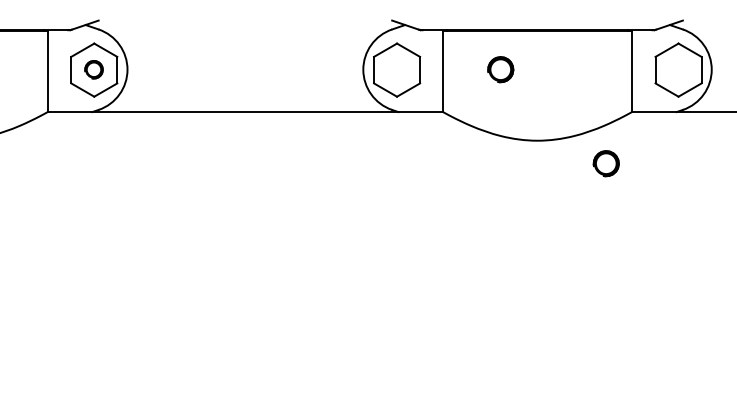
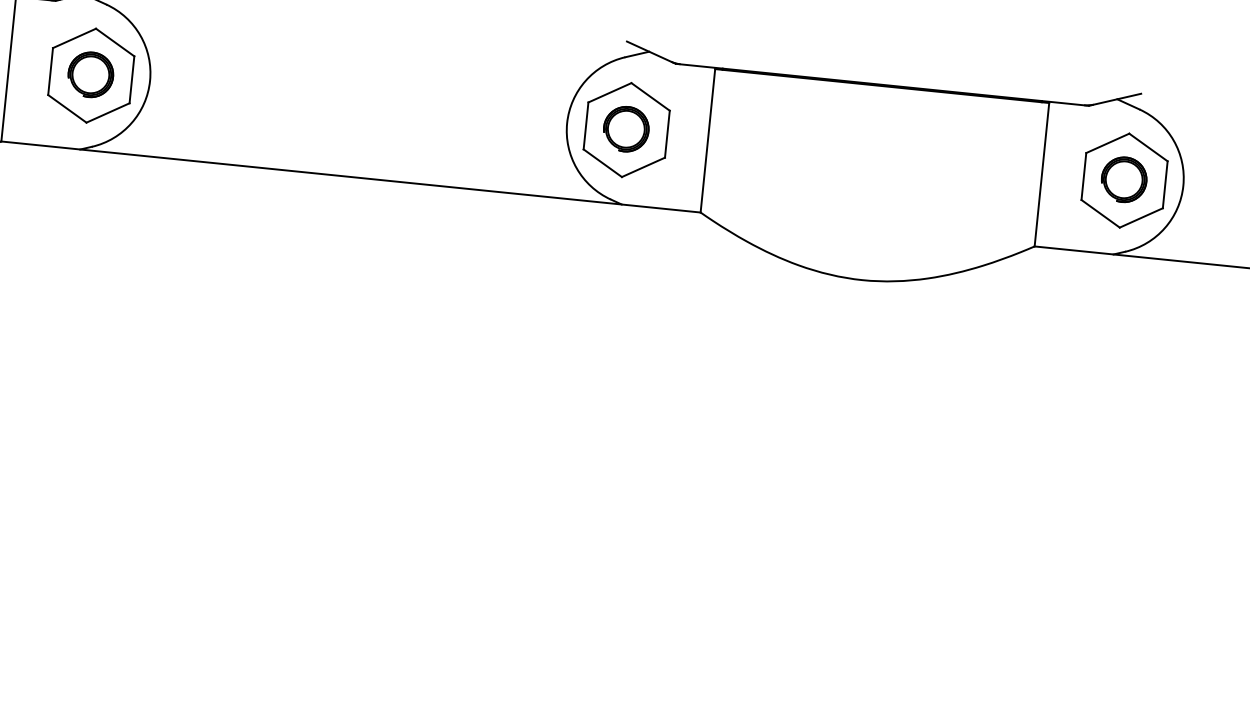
part: (93, 69) -> (89, 74), size x1.43
part: (500, 69) -> (625, 128), moved
part: (605, 163) -> (1122, 179), moved

